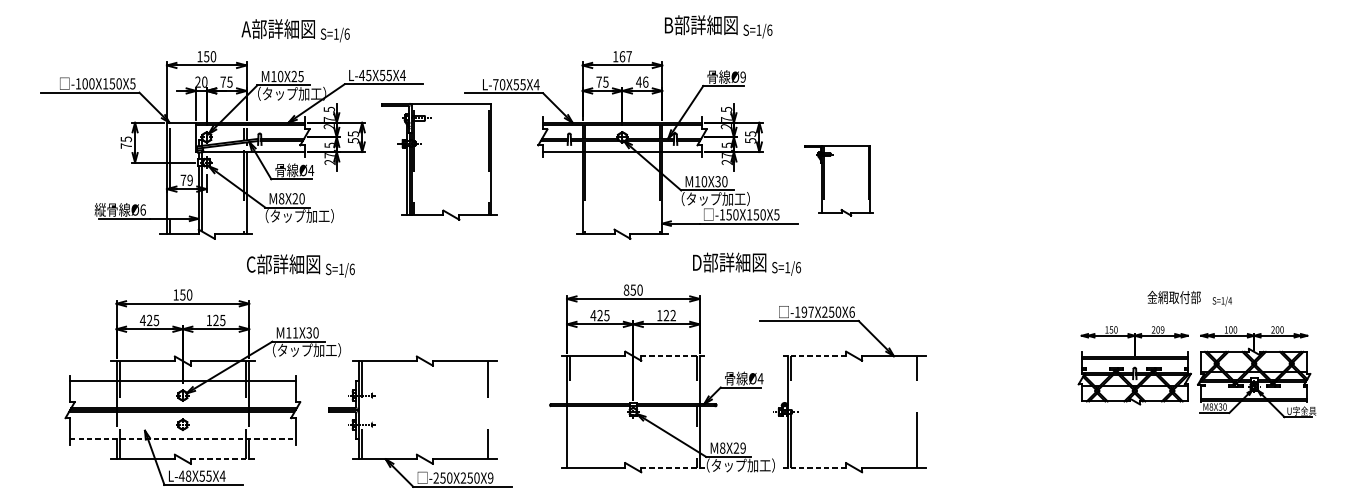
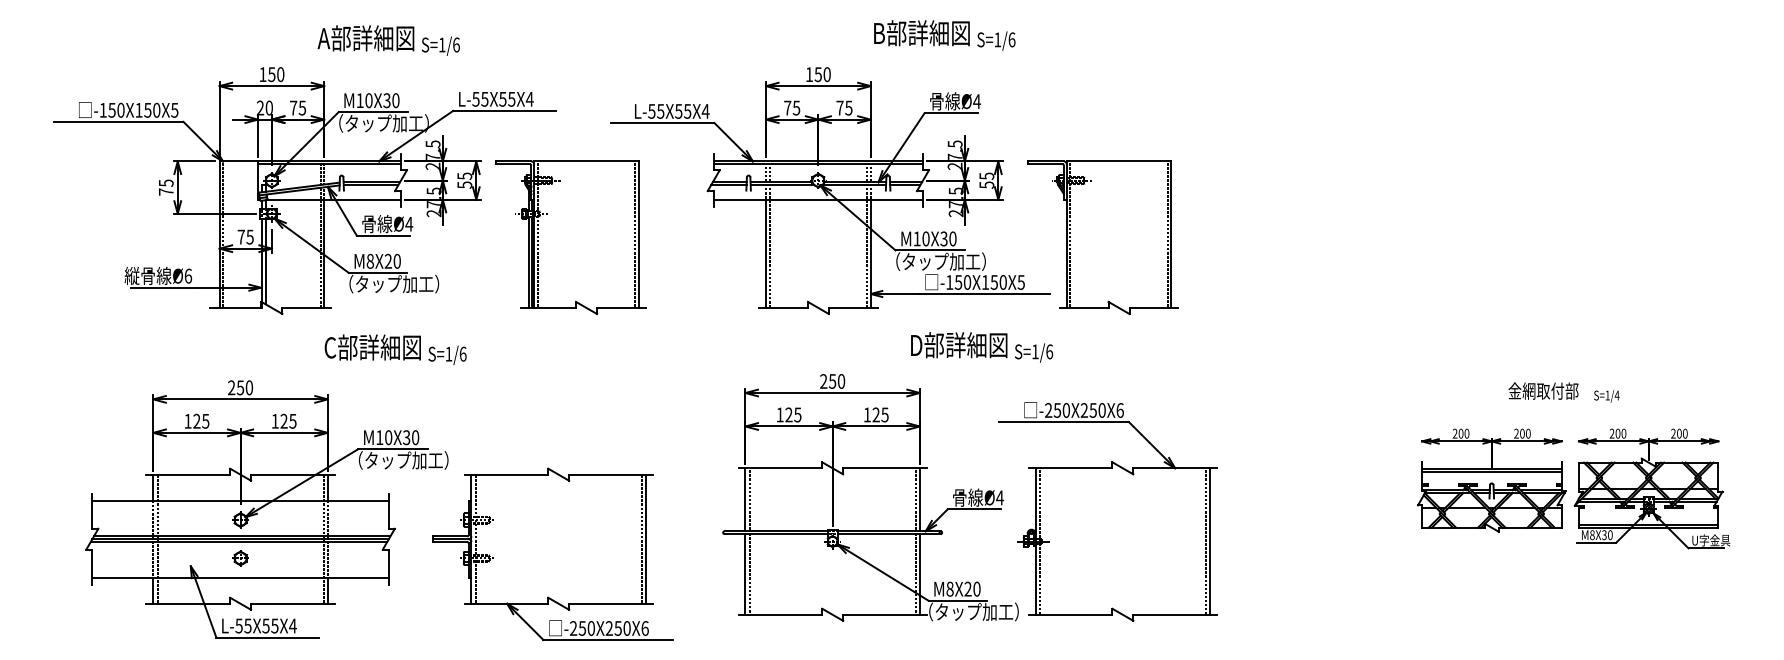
text: (625, 56) -> (822, 74), 167 -> 150
text: (361, 75) -> (475, 99), L-45X55X4 -> L-55X55X4
text: (297, 76) -> (391, 100), M10X25 -> M10X30
text: (742, 77) -> (976, 101), Ø9 -> Ø4
text: (642, 81) -> (844, 107), 46 -> 75
text: (84, 83) -> (111, 109), -100X150X5 -> -150X150X5
text: (499, 84) -> (656, 111), L-70X55X4 -> L-55X55X4
part: (439, 161) -> (570, 237), moved
text: (189, 179) -> (249, 236), 79 -> 75
part: (838, 180) -> (1102, 237), size x1.67
text: (626, 290) -> (823, 381), 850 -> 250
text: (175, 294) -> (231, 387), 150 -> 250
text: (804, 312) -> (1057, 410), -197X250X6 -> -250X250X6
text: (593, 315) -> (780, 414), 425 -> 125
text: (672, 315) -> (884, 414), 122 -> 125
text: (142, 320) -> (187, 421), 425 -> 125
text: (1108, 329) -> (1457, 433), 150 -> 200
text: (1162, 329) -> (1528, 433), 209 -> 200
text: (1225, 329) -> (1611, 433), 100 -> 200
text: (295, 332) -> (388, 437), M11X30 -> M10X30
line: (672, 356) -> (884, 468), dashed -> solid
line: (814, 356) -> (1070, 468), dashed -> solid
line: (490, 409) -> (645, 538), added
line: (920, 411) -> (1210, 541), added
line: (570, 437) -> (749, 574), added
line: (183, 439) -> (241, 577), dashed -> solid
text: (742, 448) -> (976, 589), M8X29 -> M8X20
line: (222, 459) -> (292, 603), dashed -> solid
line: (672, 467) -> (884, 614), dashed -> solid
line: (814, 467) -> (1070, 614), dashed -> solid
text: (185, 475) -> (243, 625), L-48X55X4 -> L-55X55X4
text: (490, 478) -> (644, 628), -250X250X9 -> -250X250X6

